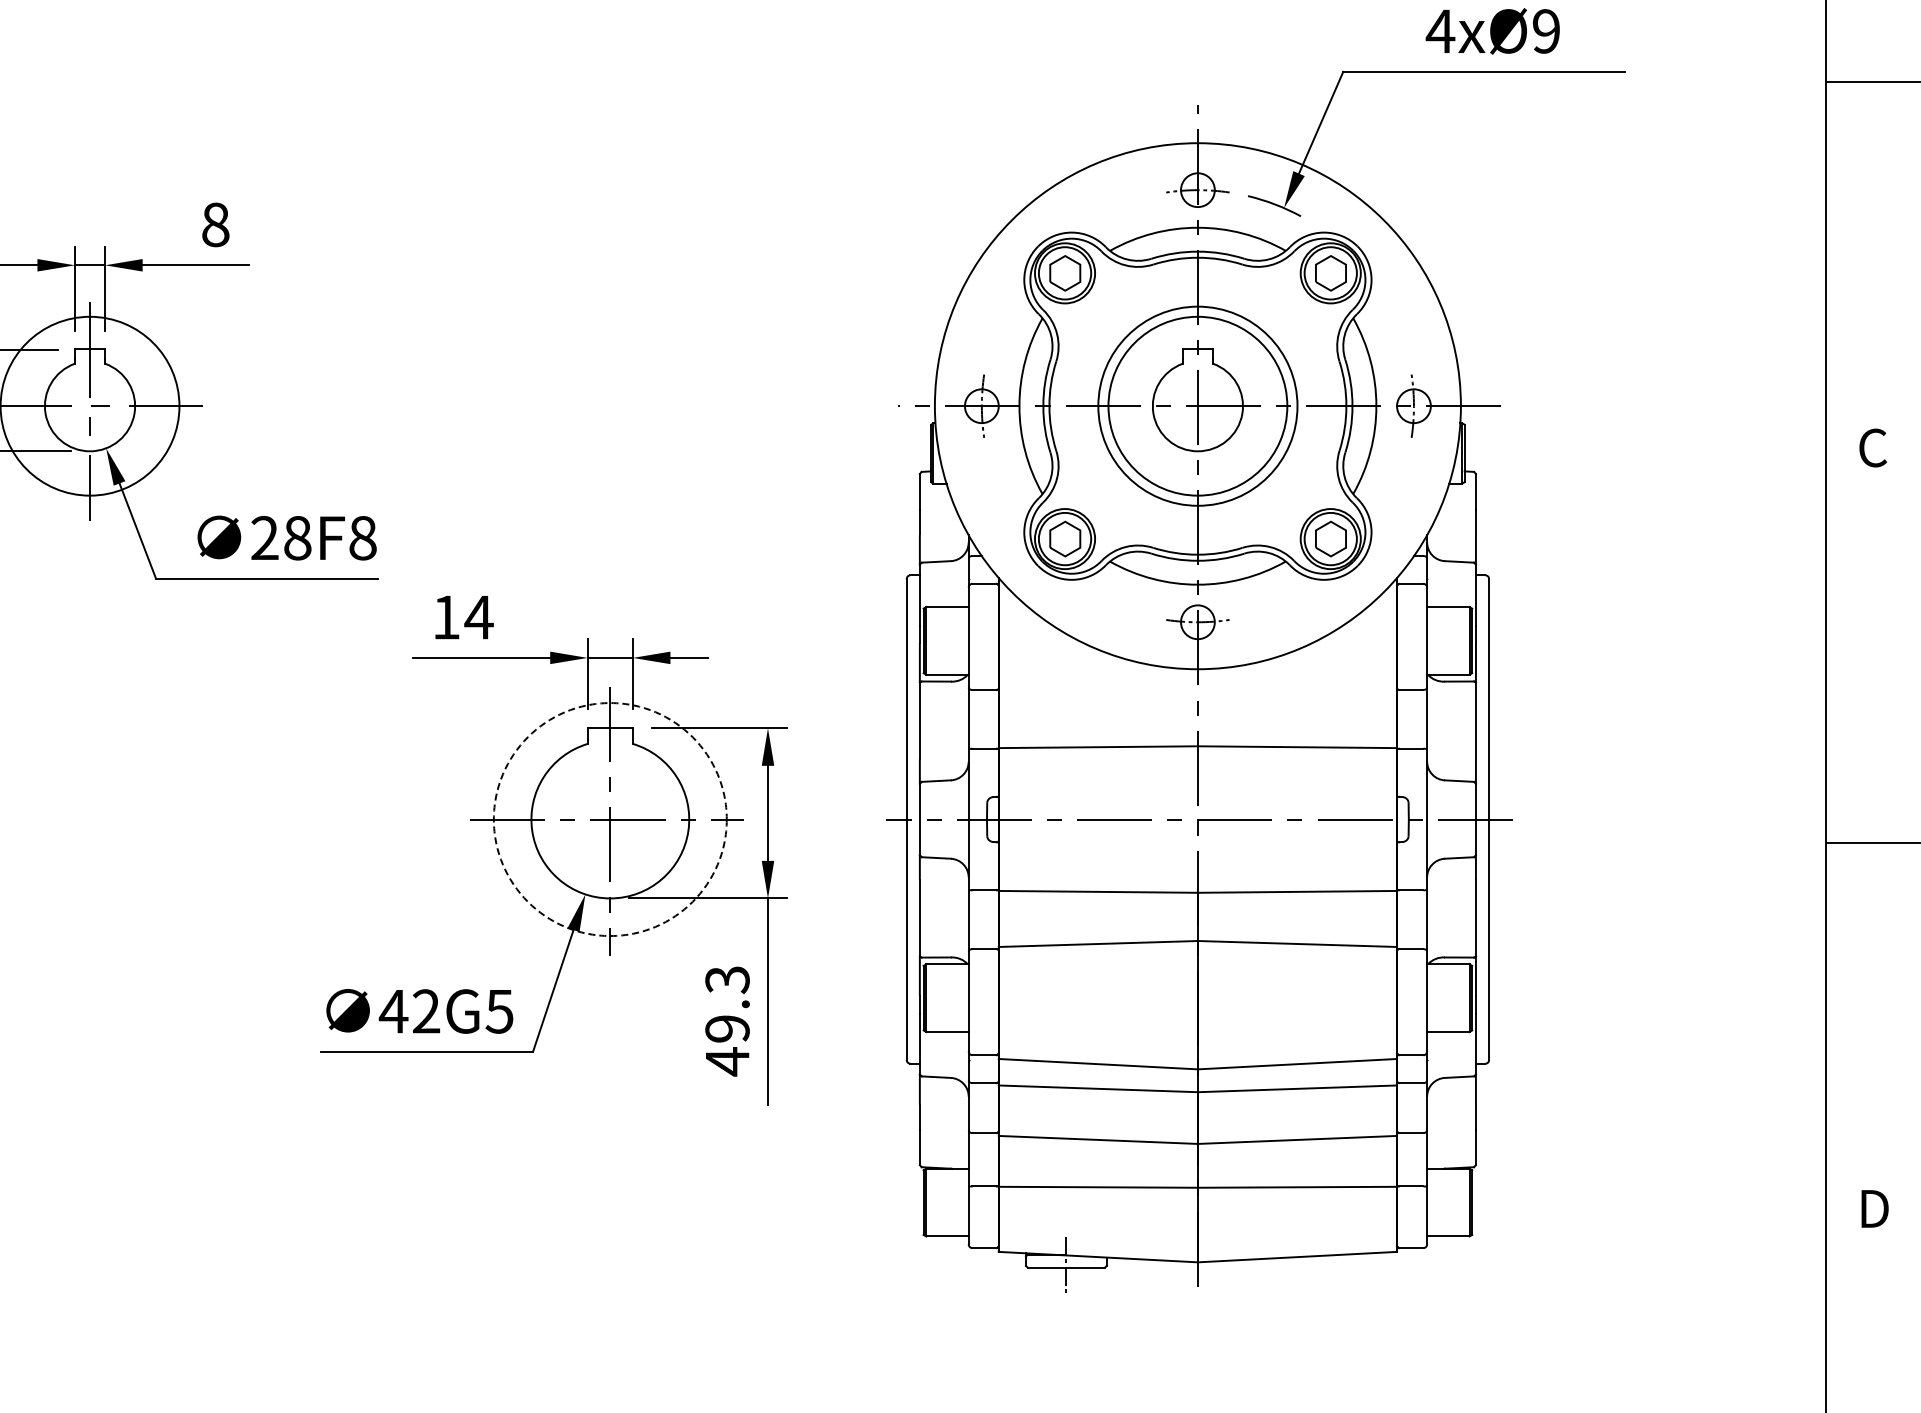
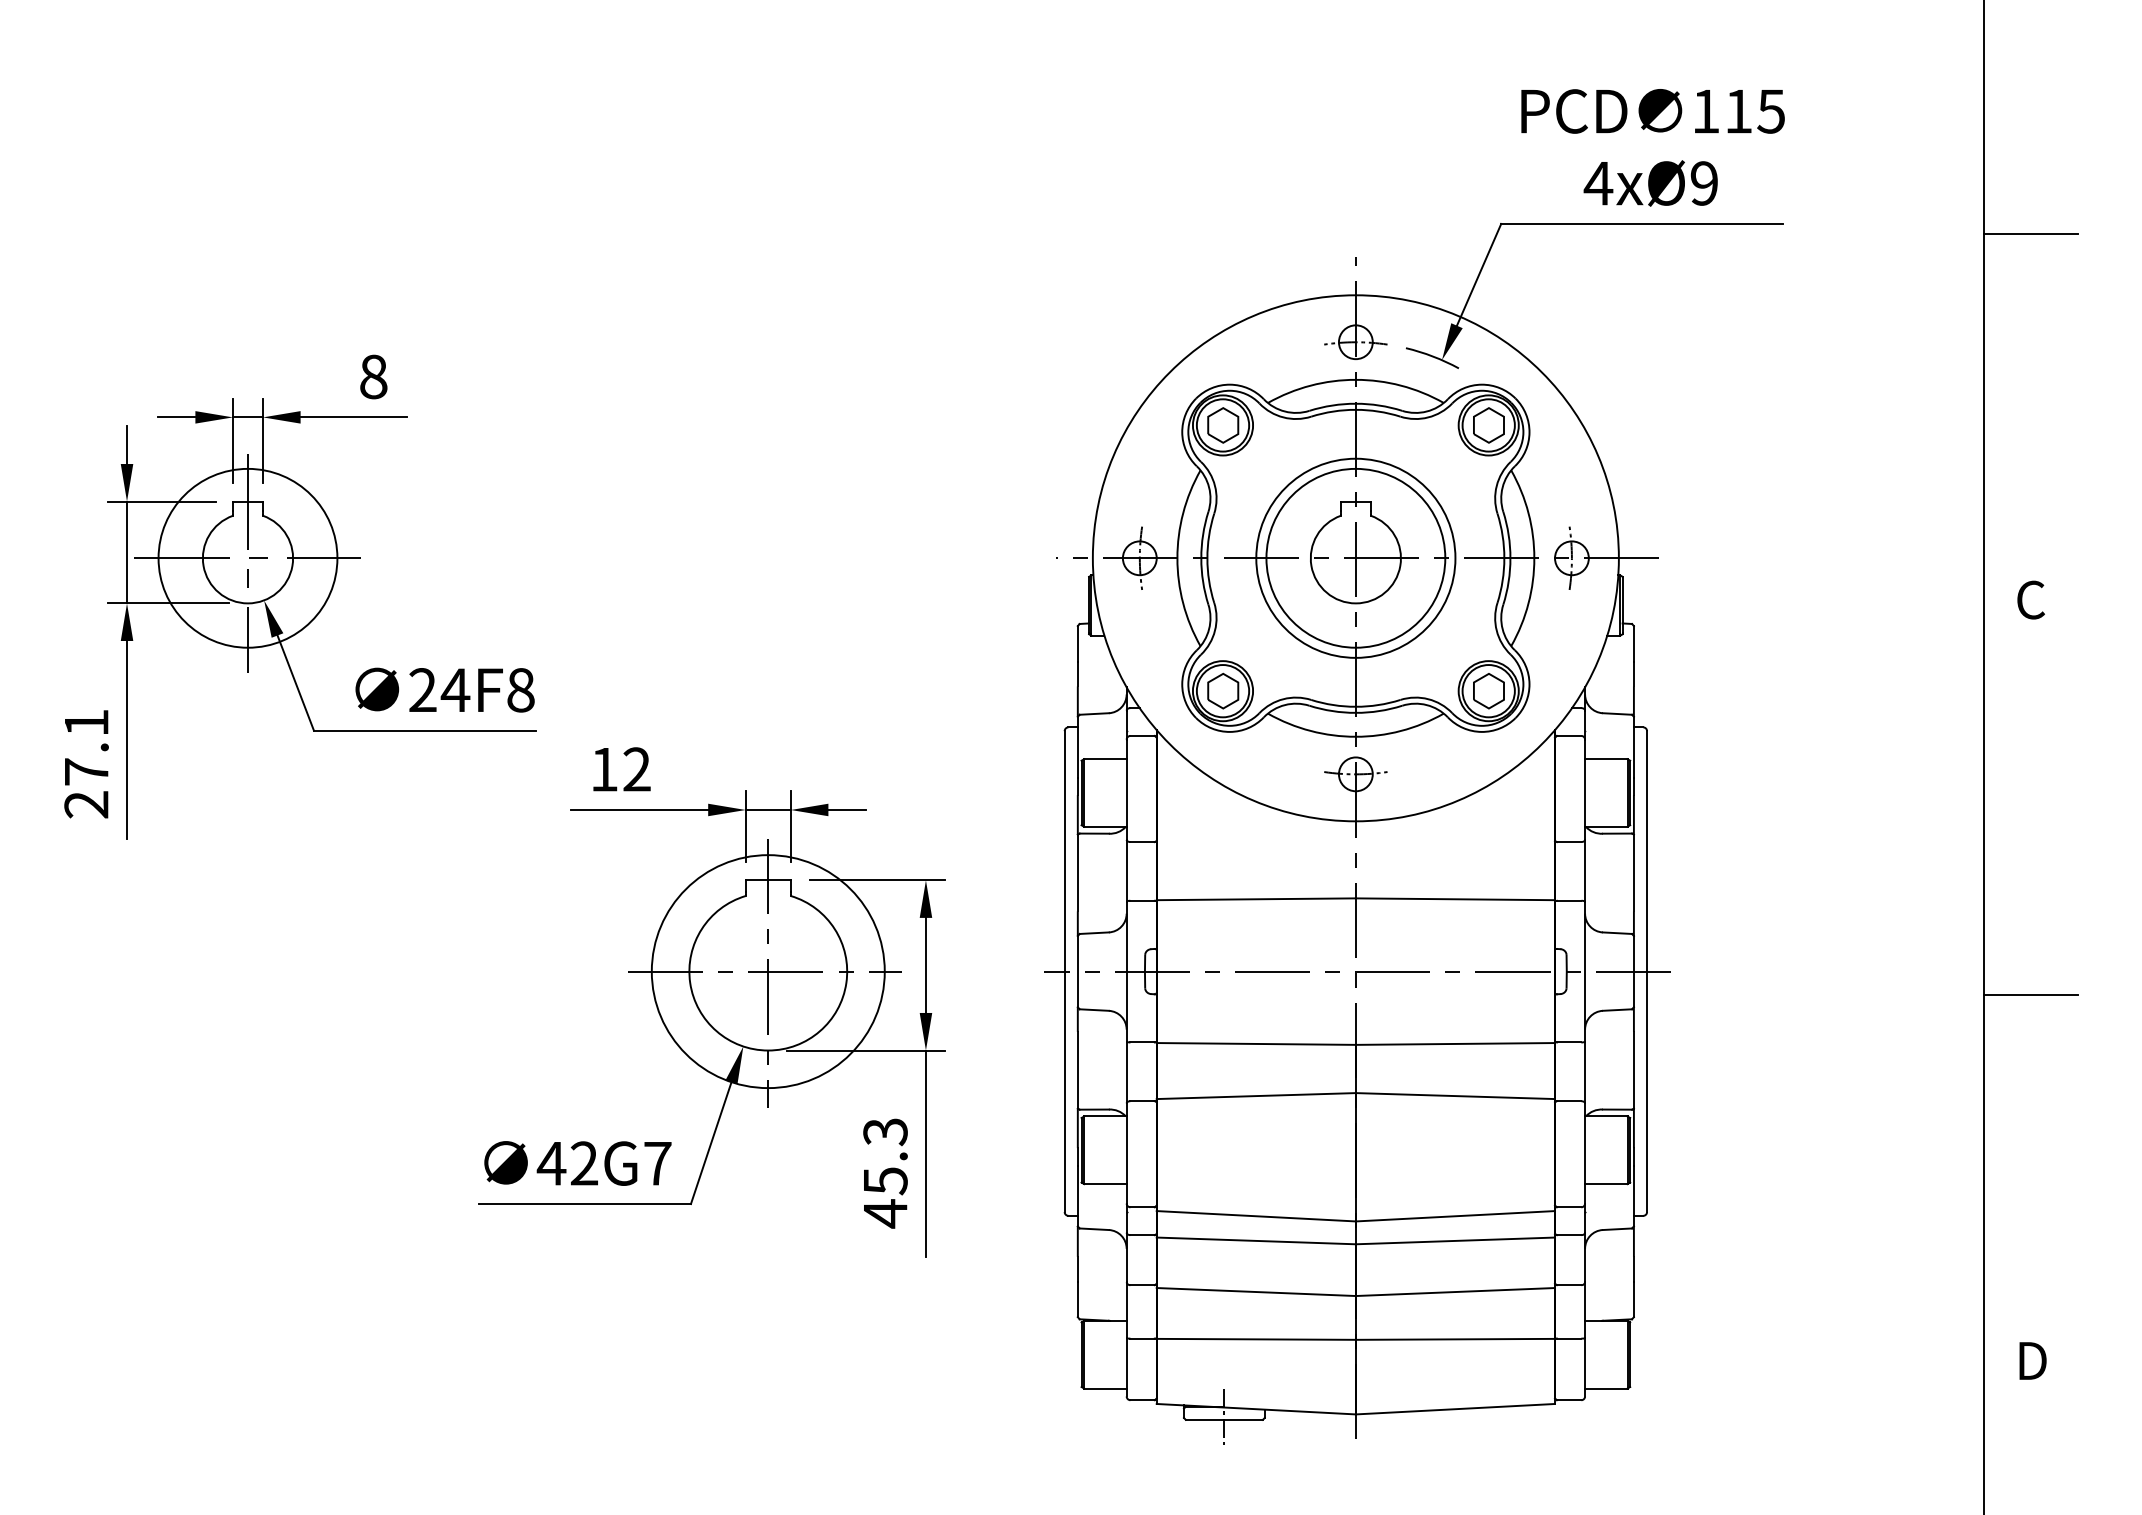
text: (297, 538) -> (455, 690), 28F8 -> 24F8
text: (478, 617) -> (636, 769), 14 -> 12
circle: (609, 819) -> (767, 971), dashed -> solid
text: (499, 1011) -> (657, 1163), 42G5 -> 42G7
text: (727, 1029) -> (885, 1181), 49.3 -> 45.3

